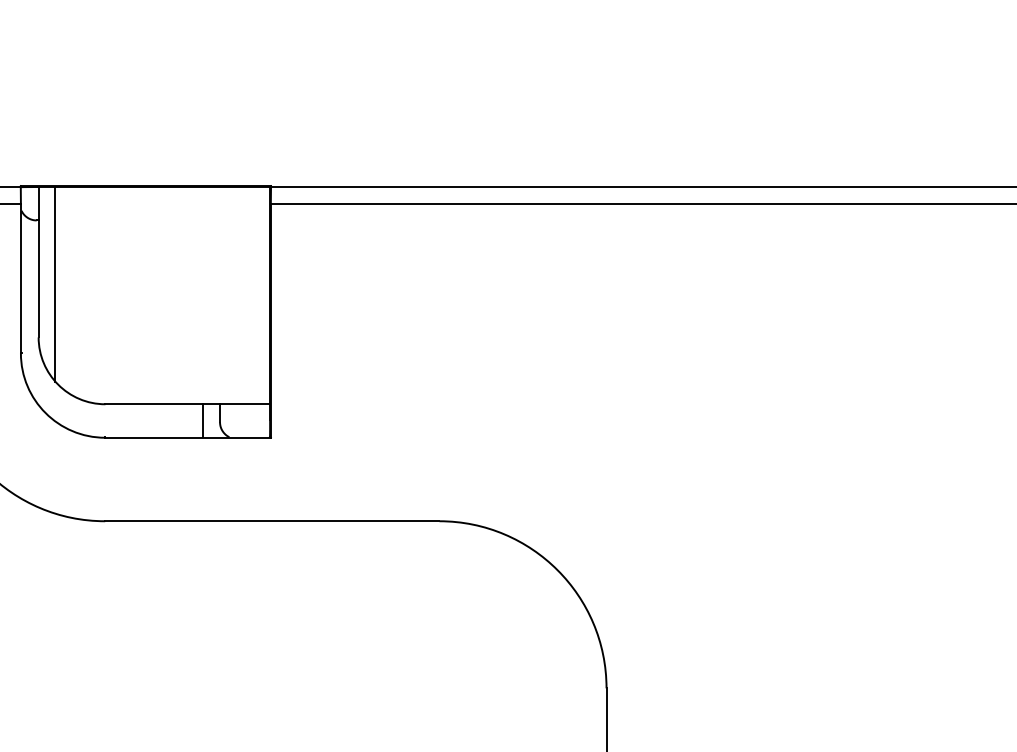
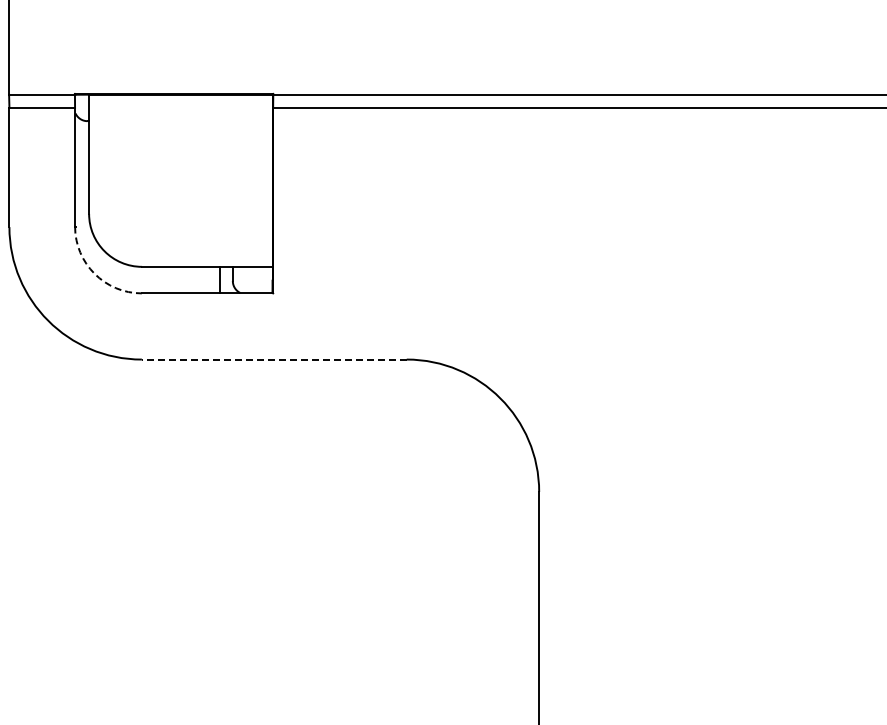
line: (55, 283) -> (102, 171), removed
arc: (45, 412) -> (94, 273), solid -> dashed
line: (271, 521) -> (273, 359), solid -> dashed

